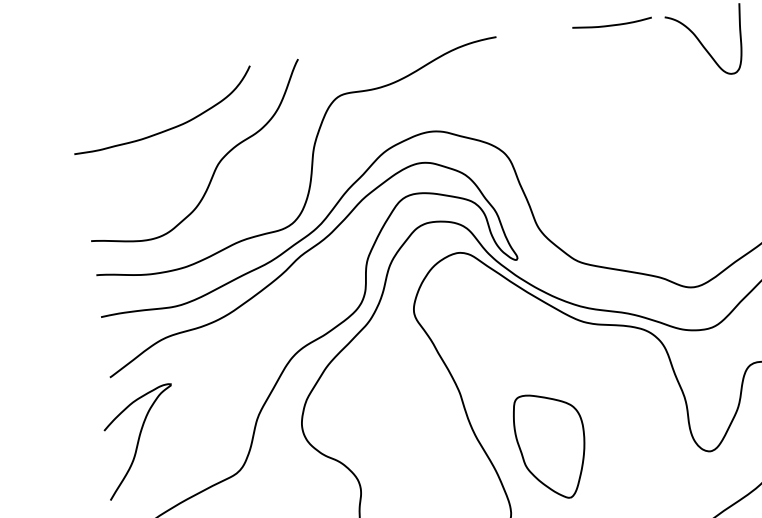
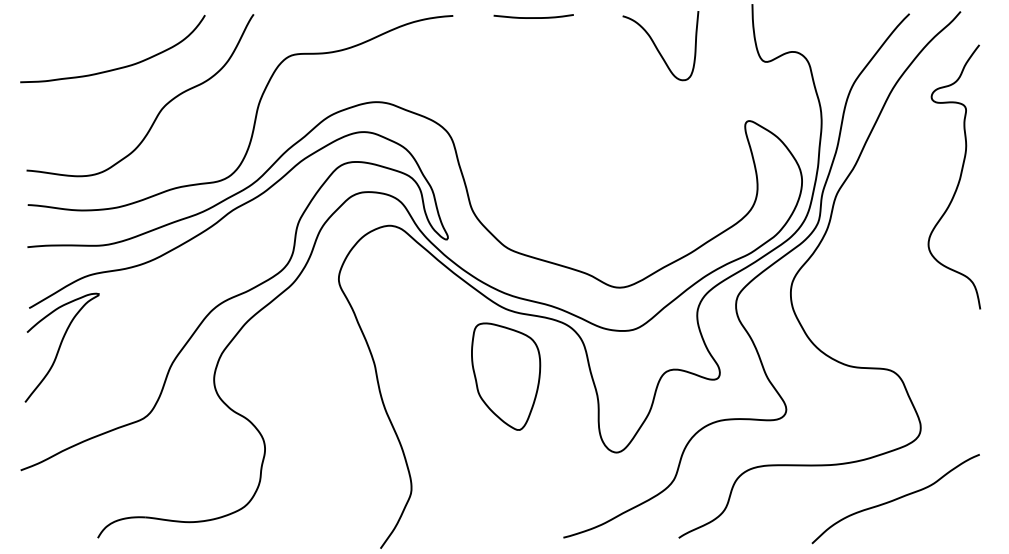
curve: (612, 24) -> (533, 17), moved
curve: (139, 441) -> (60, 347), moved
part: (551, 446) -> (506, 376), moved

